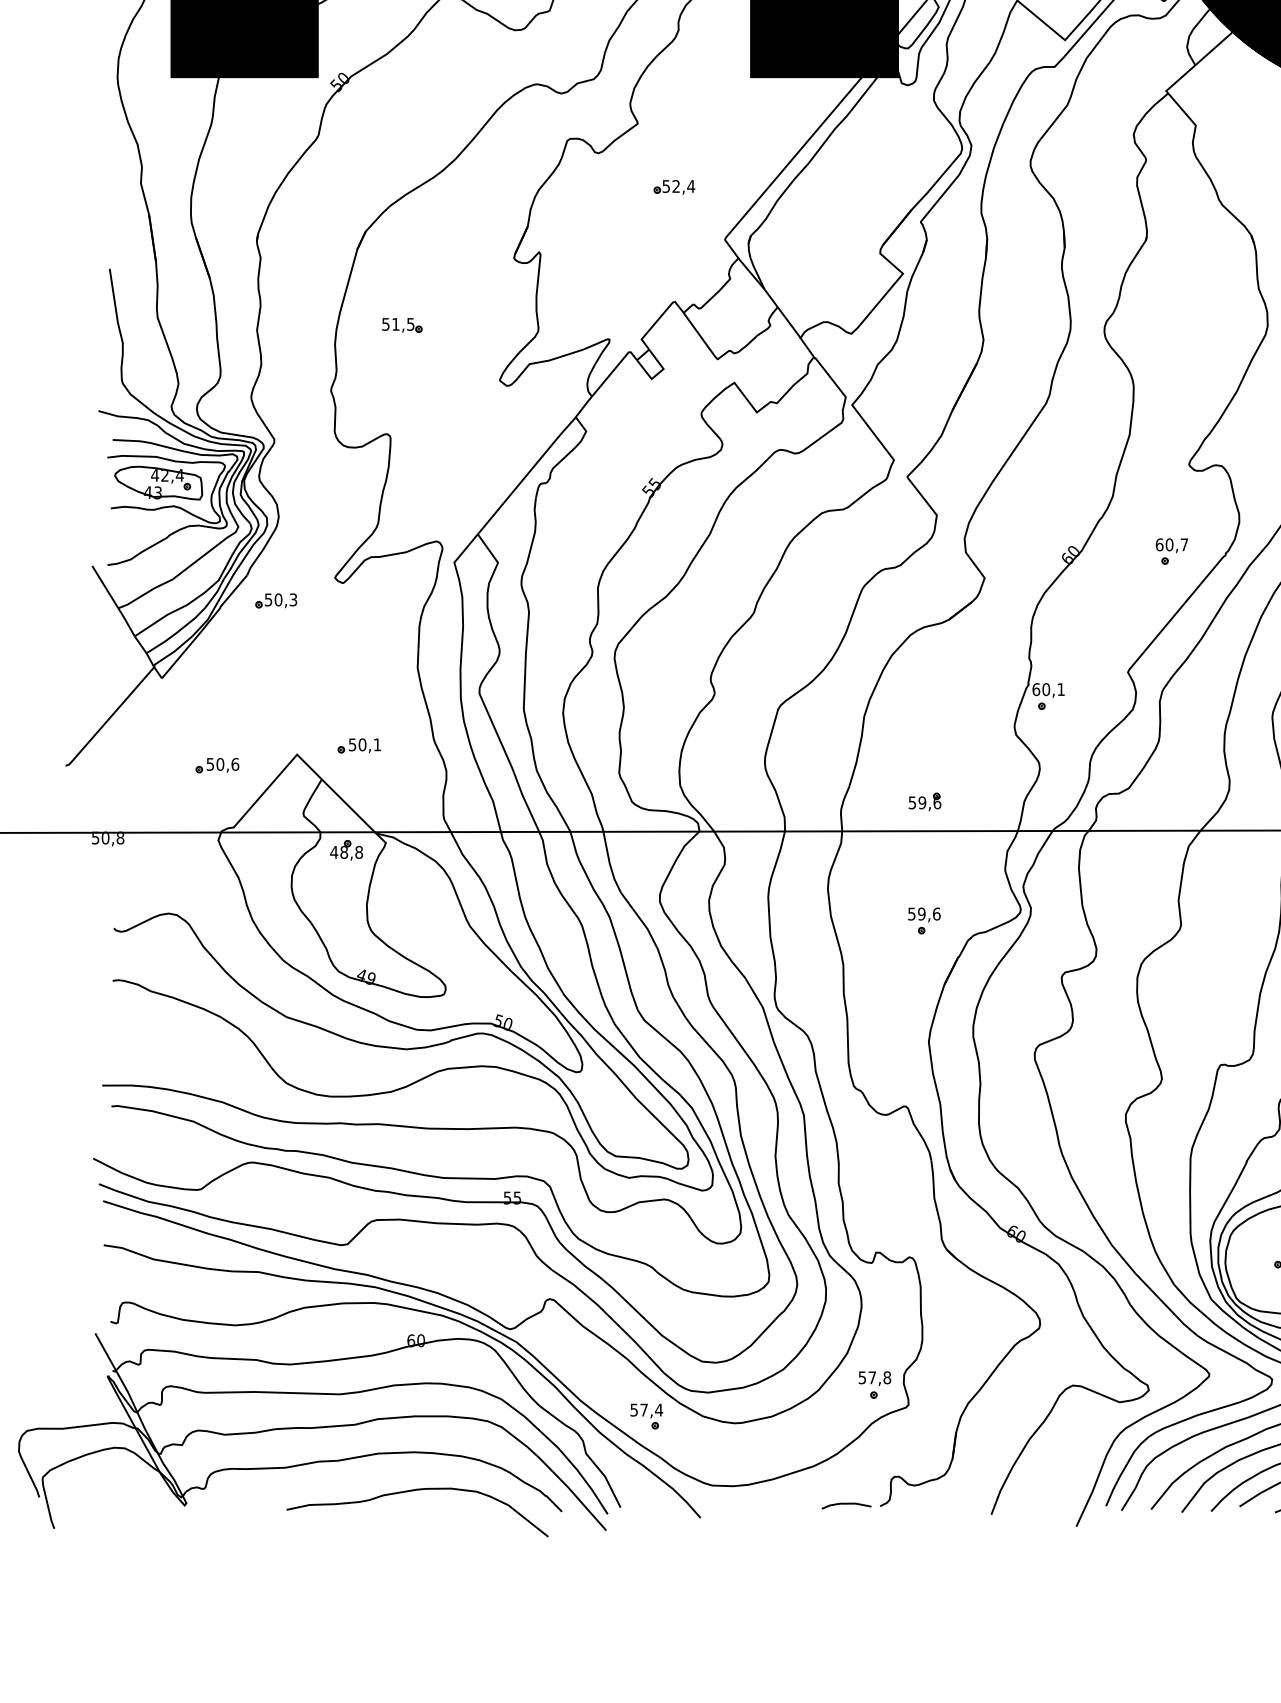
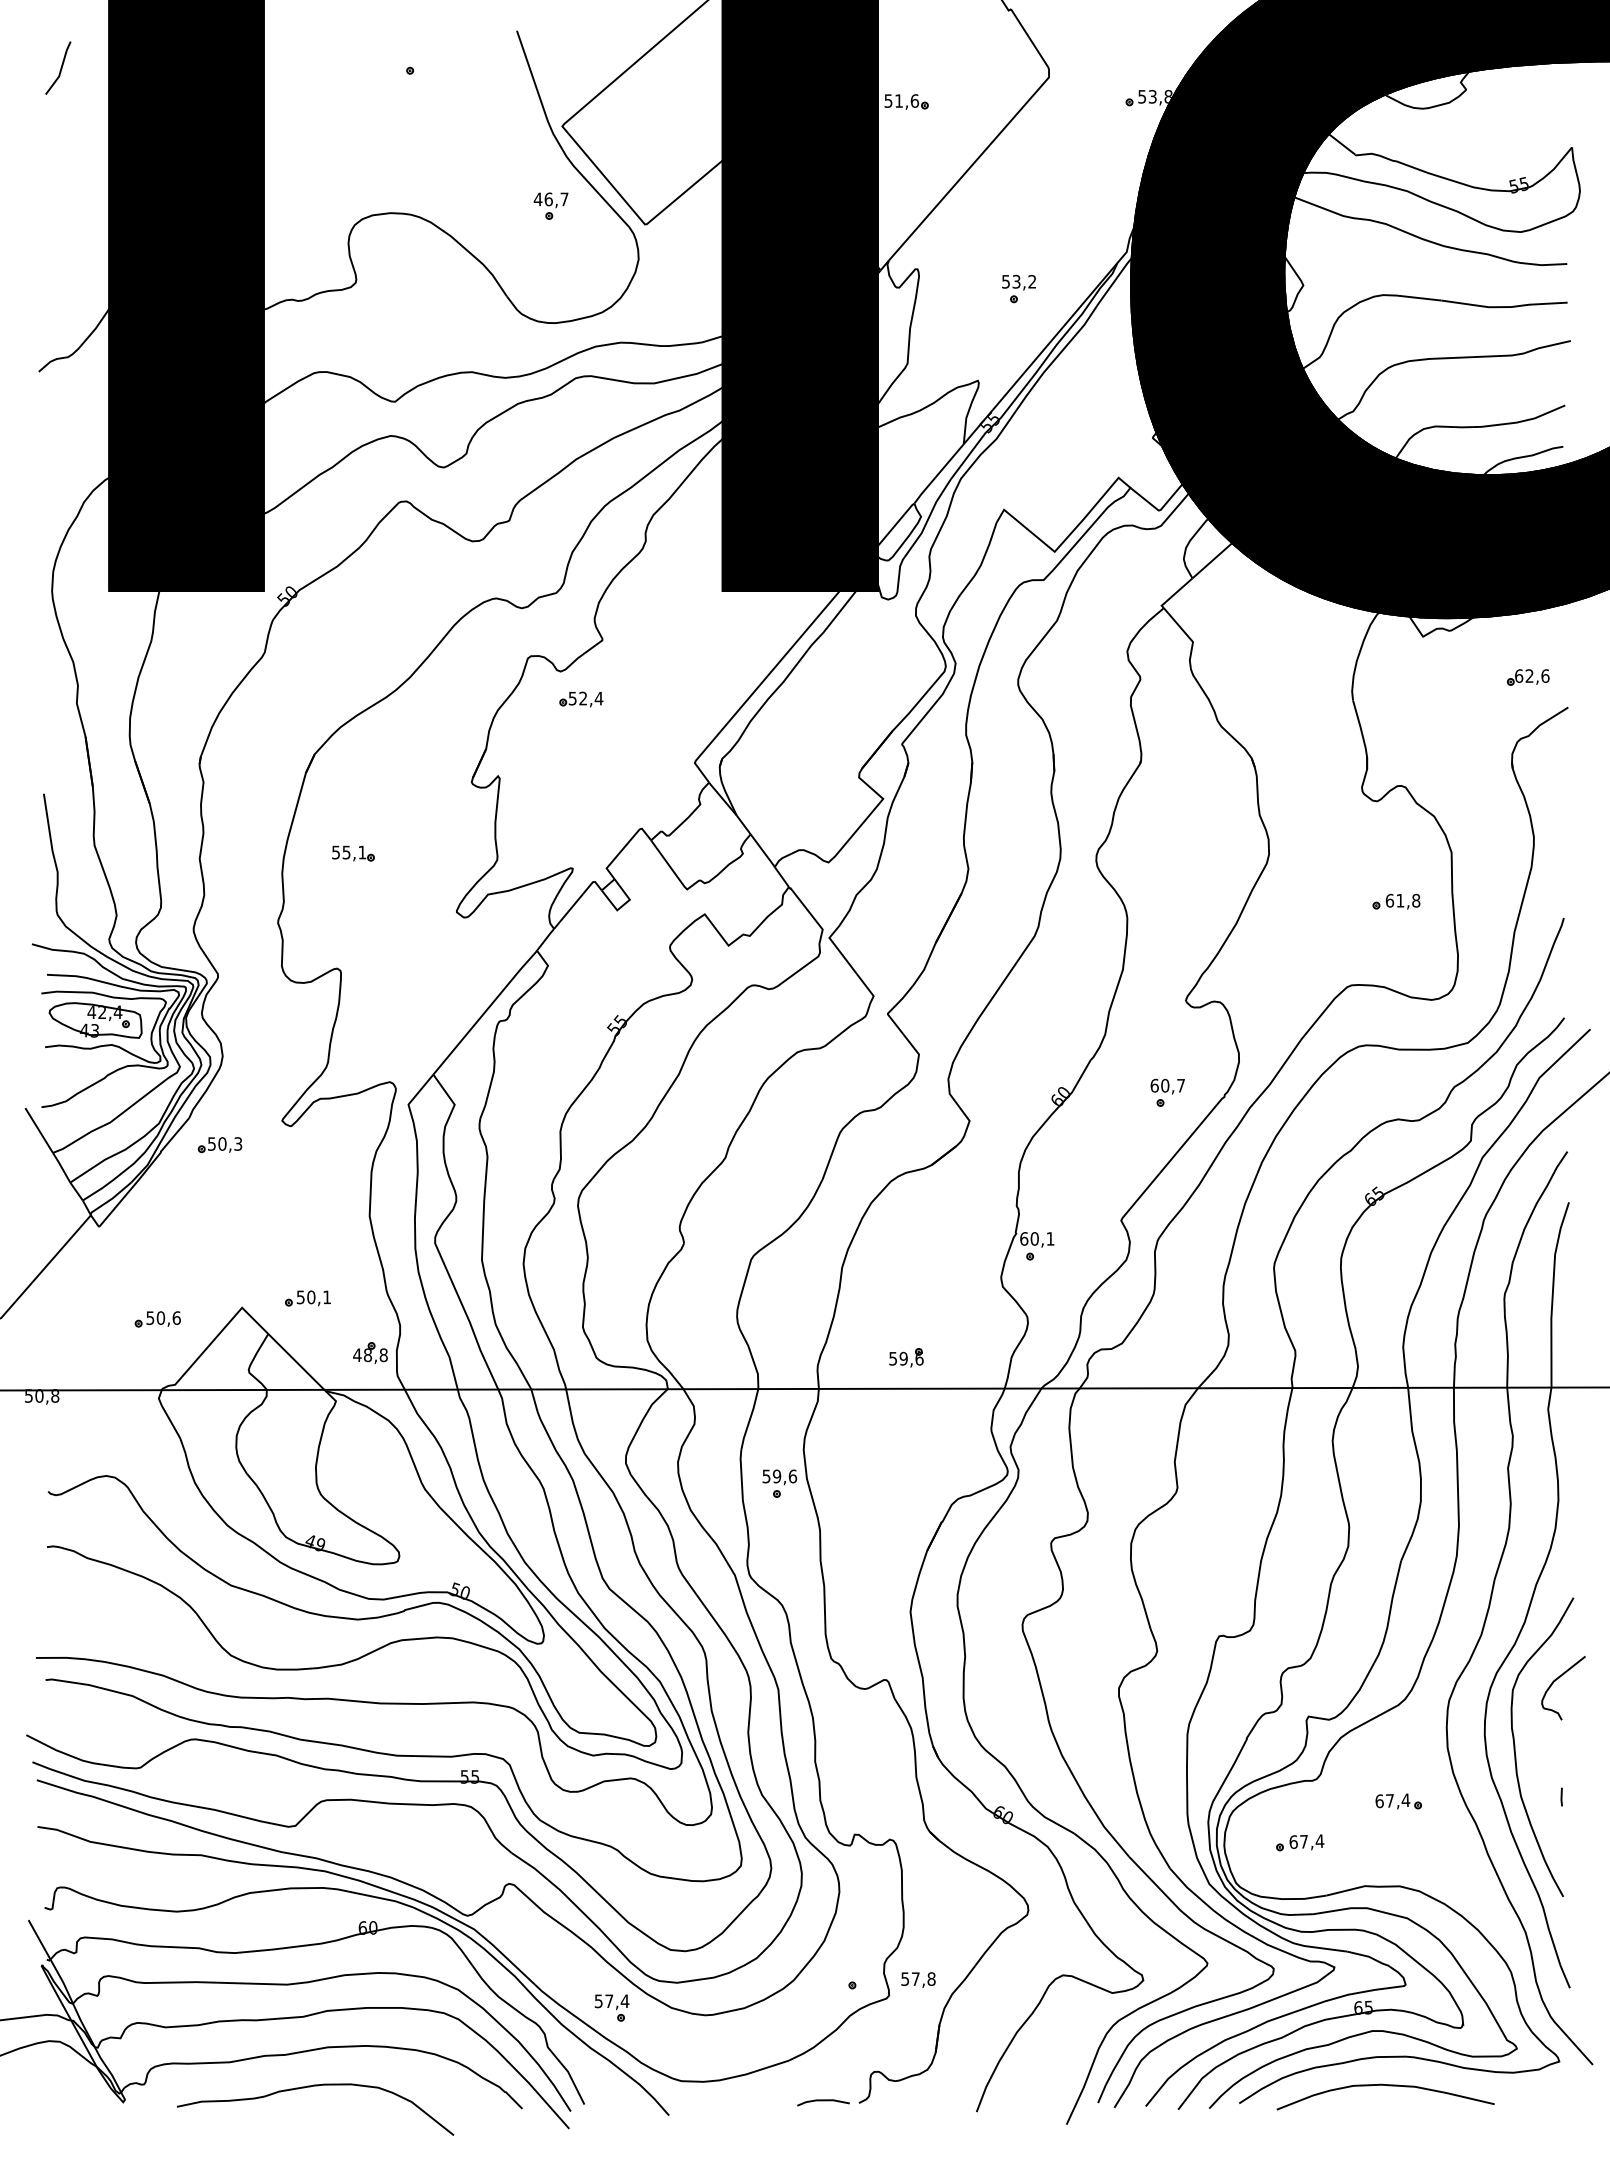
part: (674, 187) -> (581, 699), moved
text: (403, 324) -> (354, 852), 51,5 -> 55,1
part: (346, 849) -> (370, 1352), moved
part: (924, 920) -> (779, 1483), moved
text: (874, 1378) -> (918, 1979), moved
curve: (412, 1491) -> (310, 2087), moved

